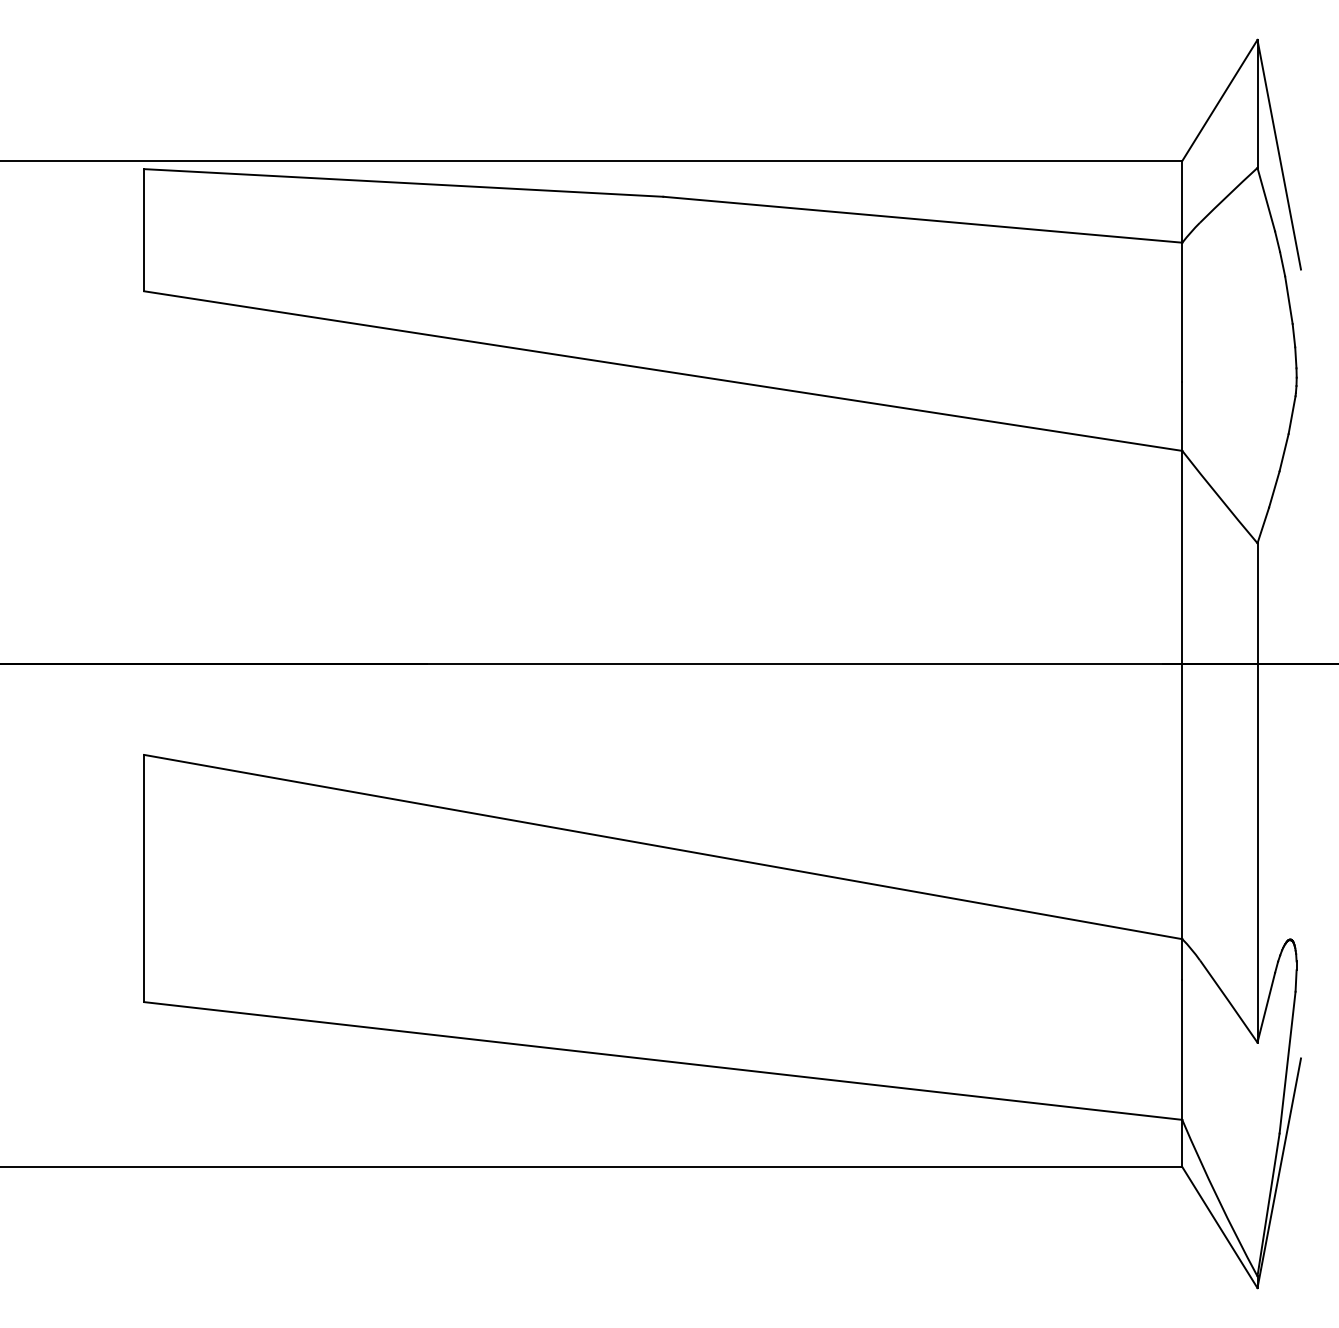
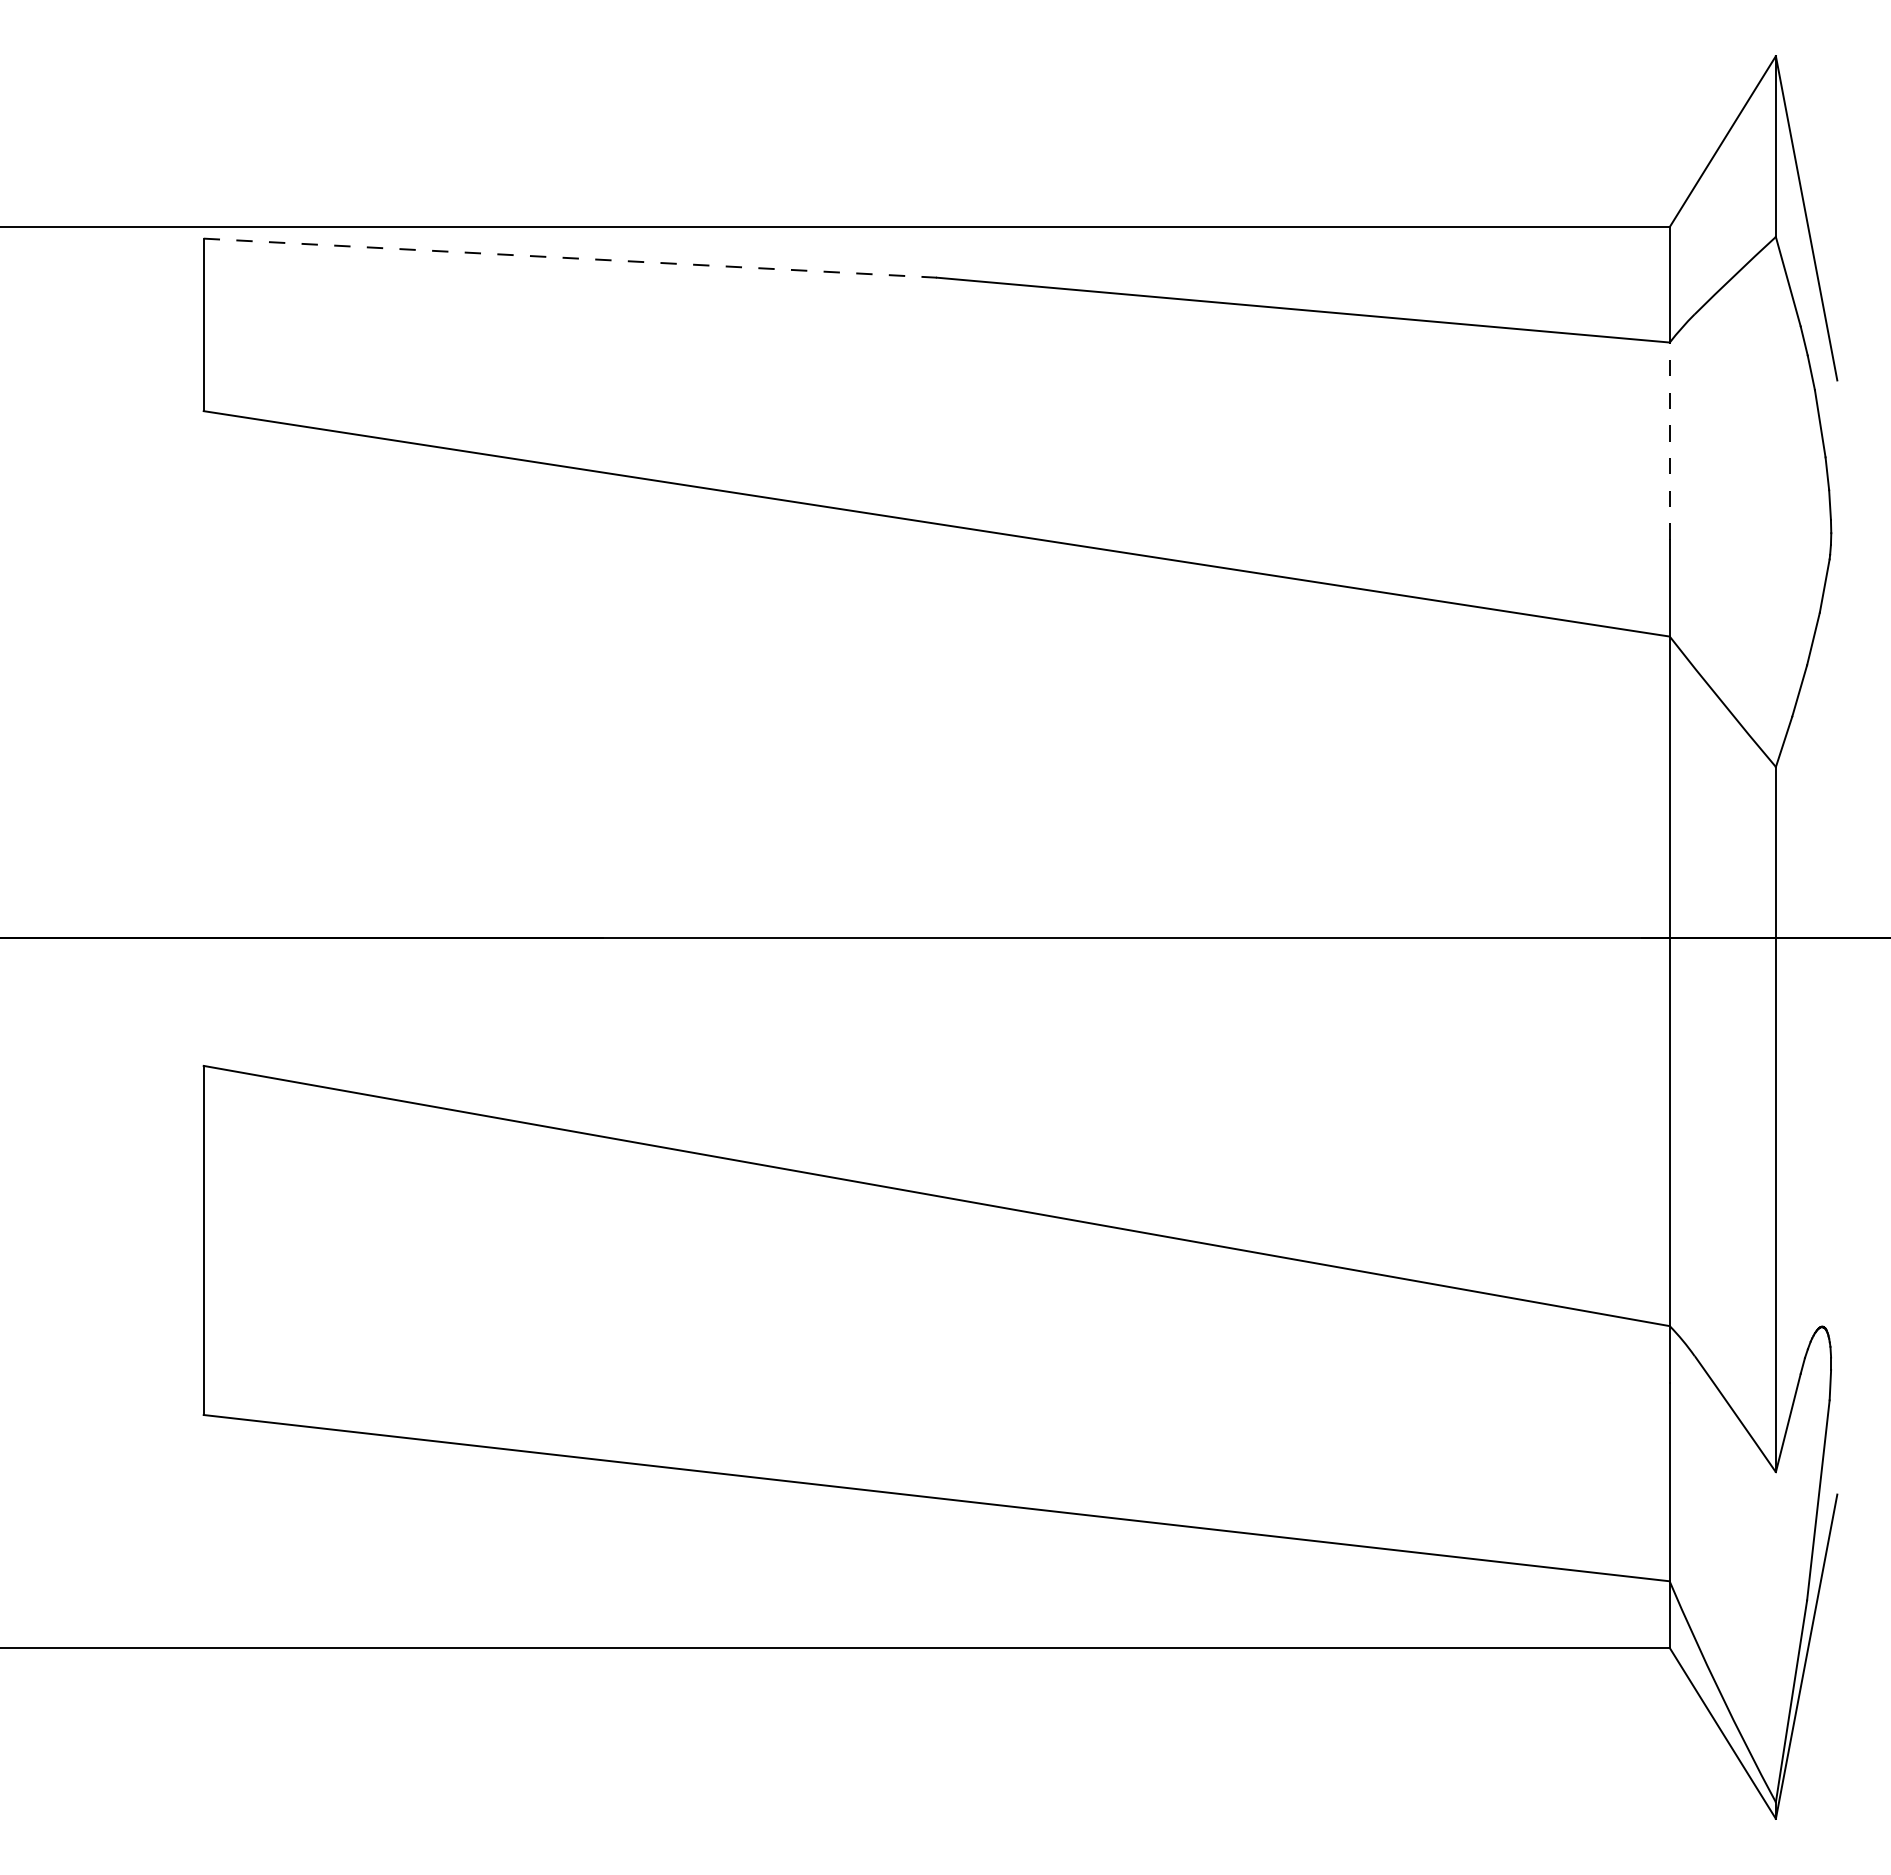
line: (403, 183) -> (570, 258), solid -> dashed
line: (1182, 312) -> (1669, 441), solid -> dashed

